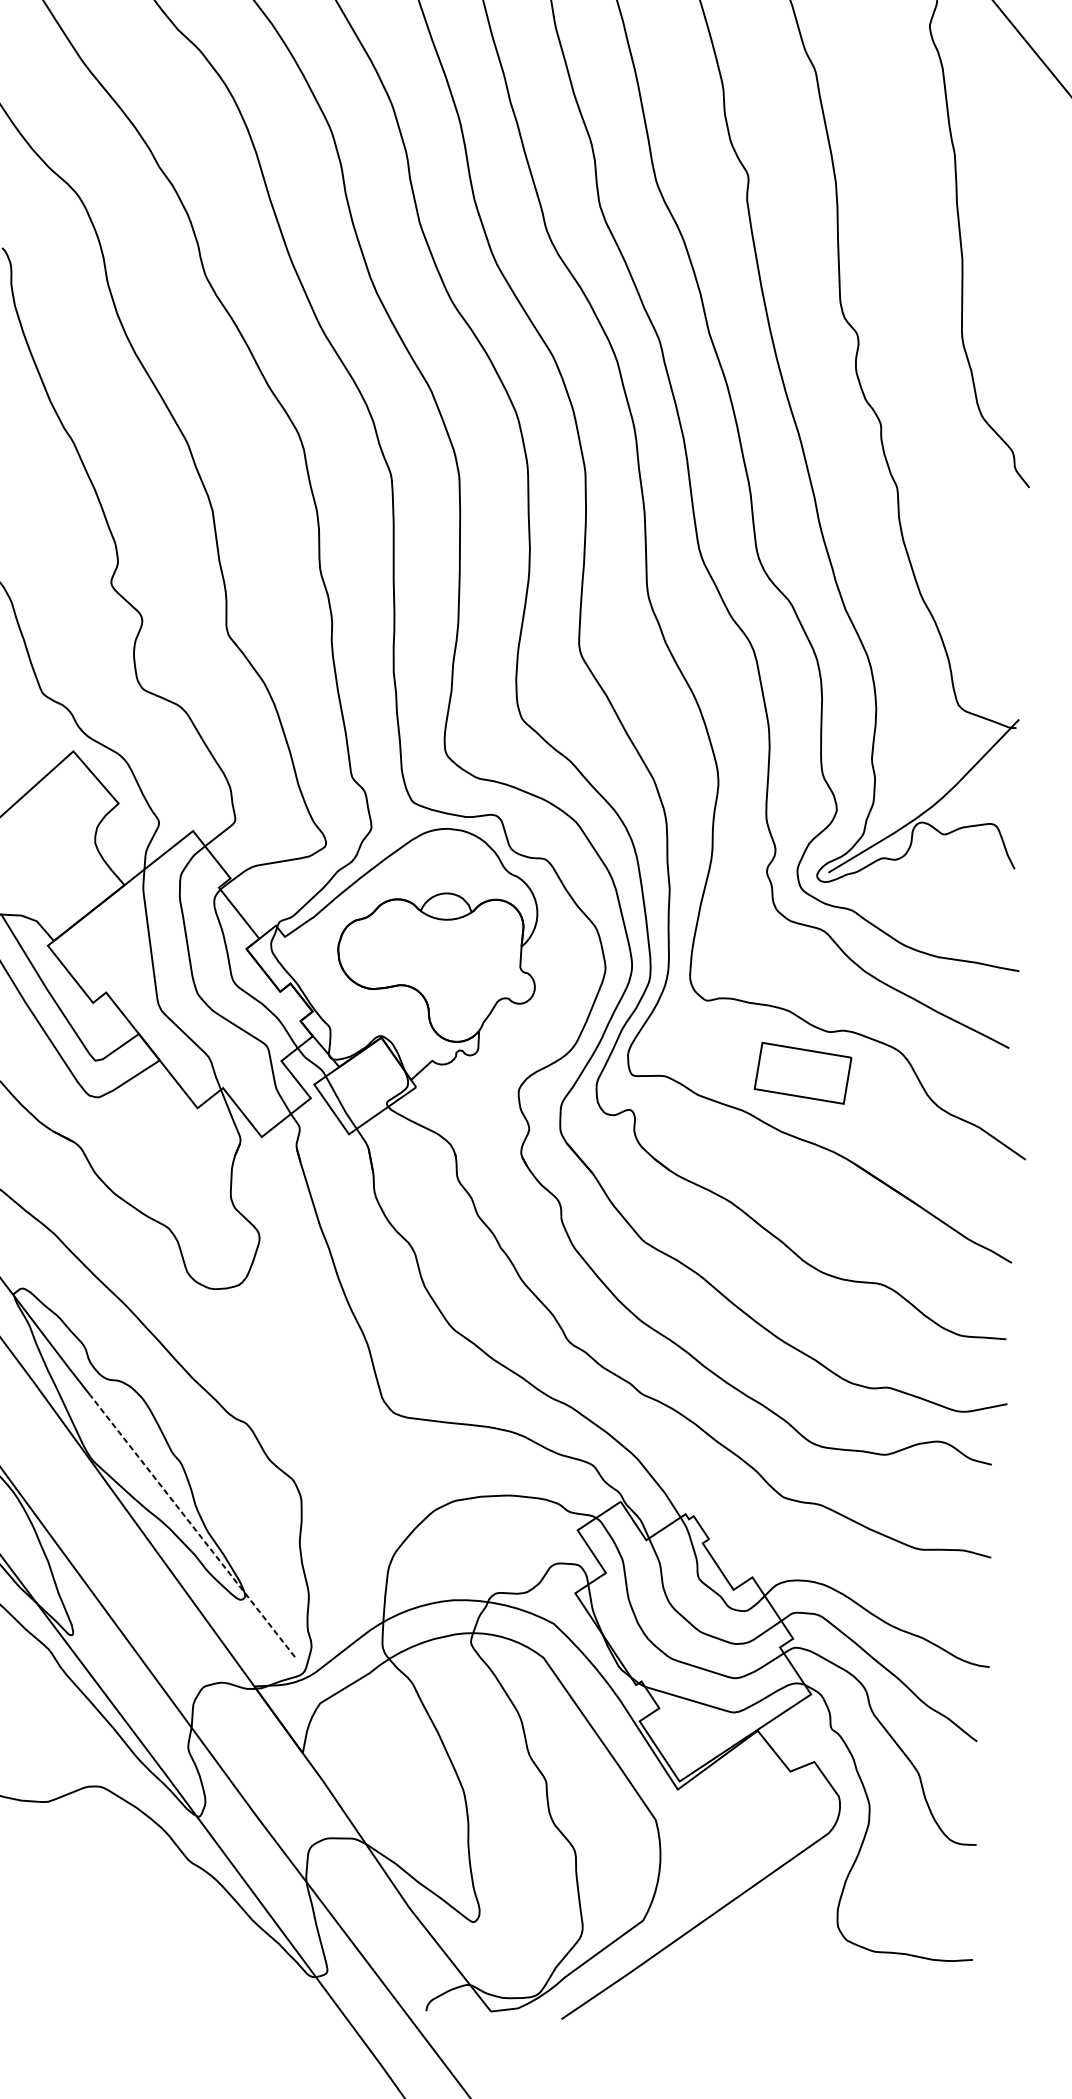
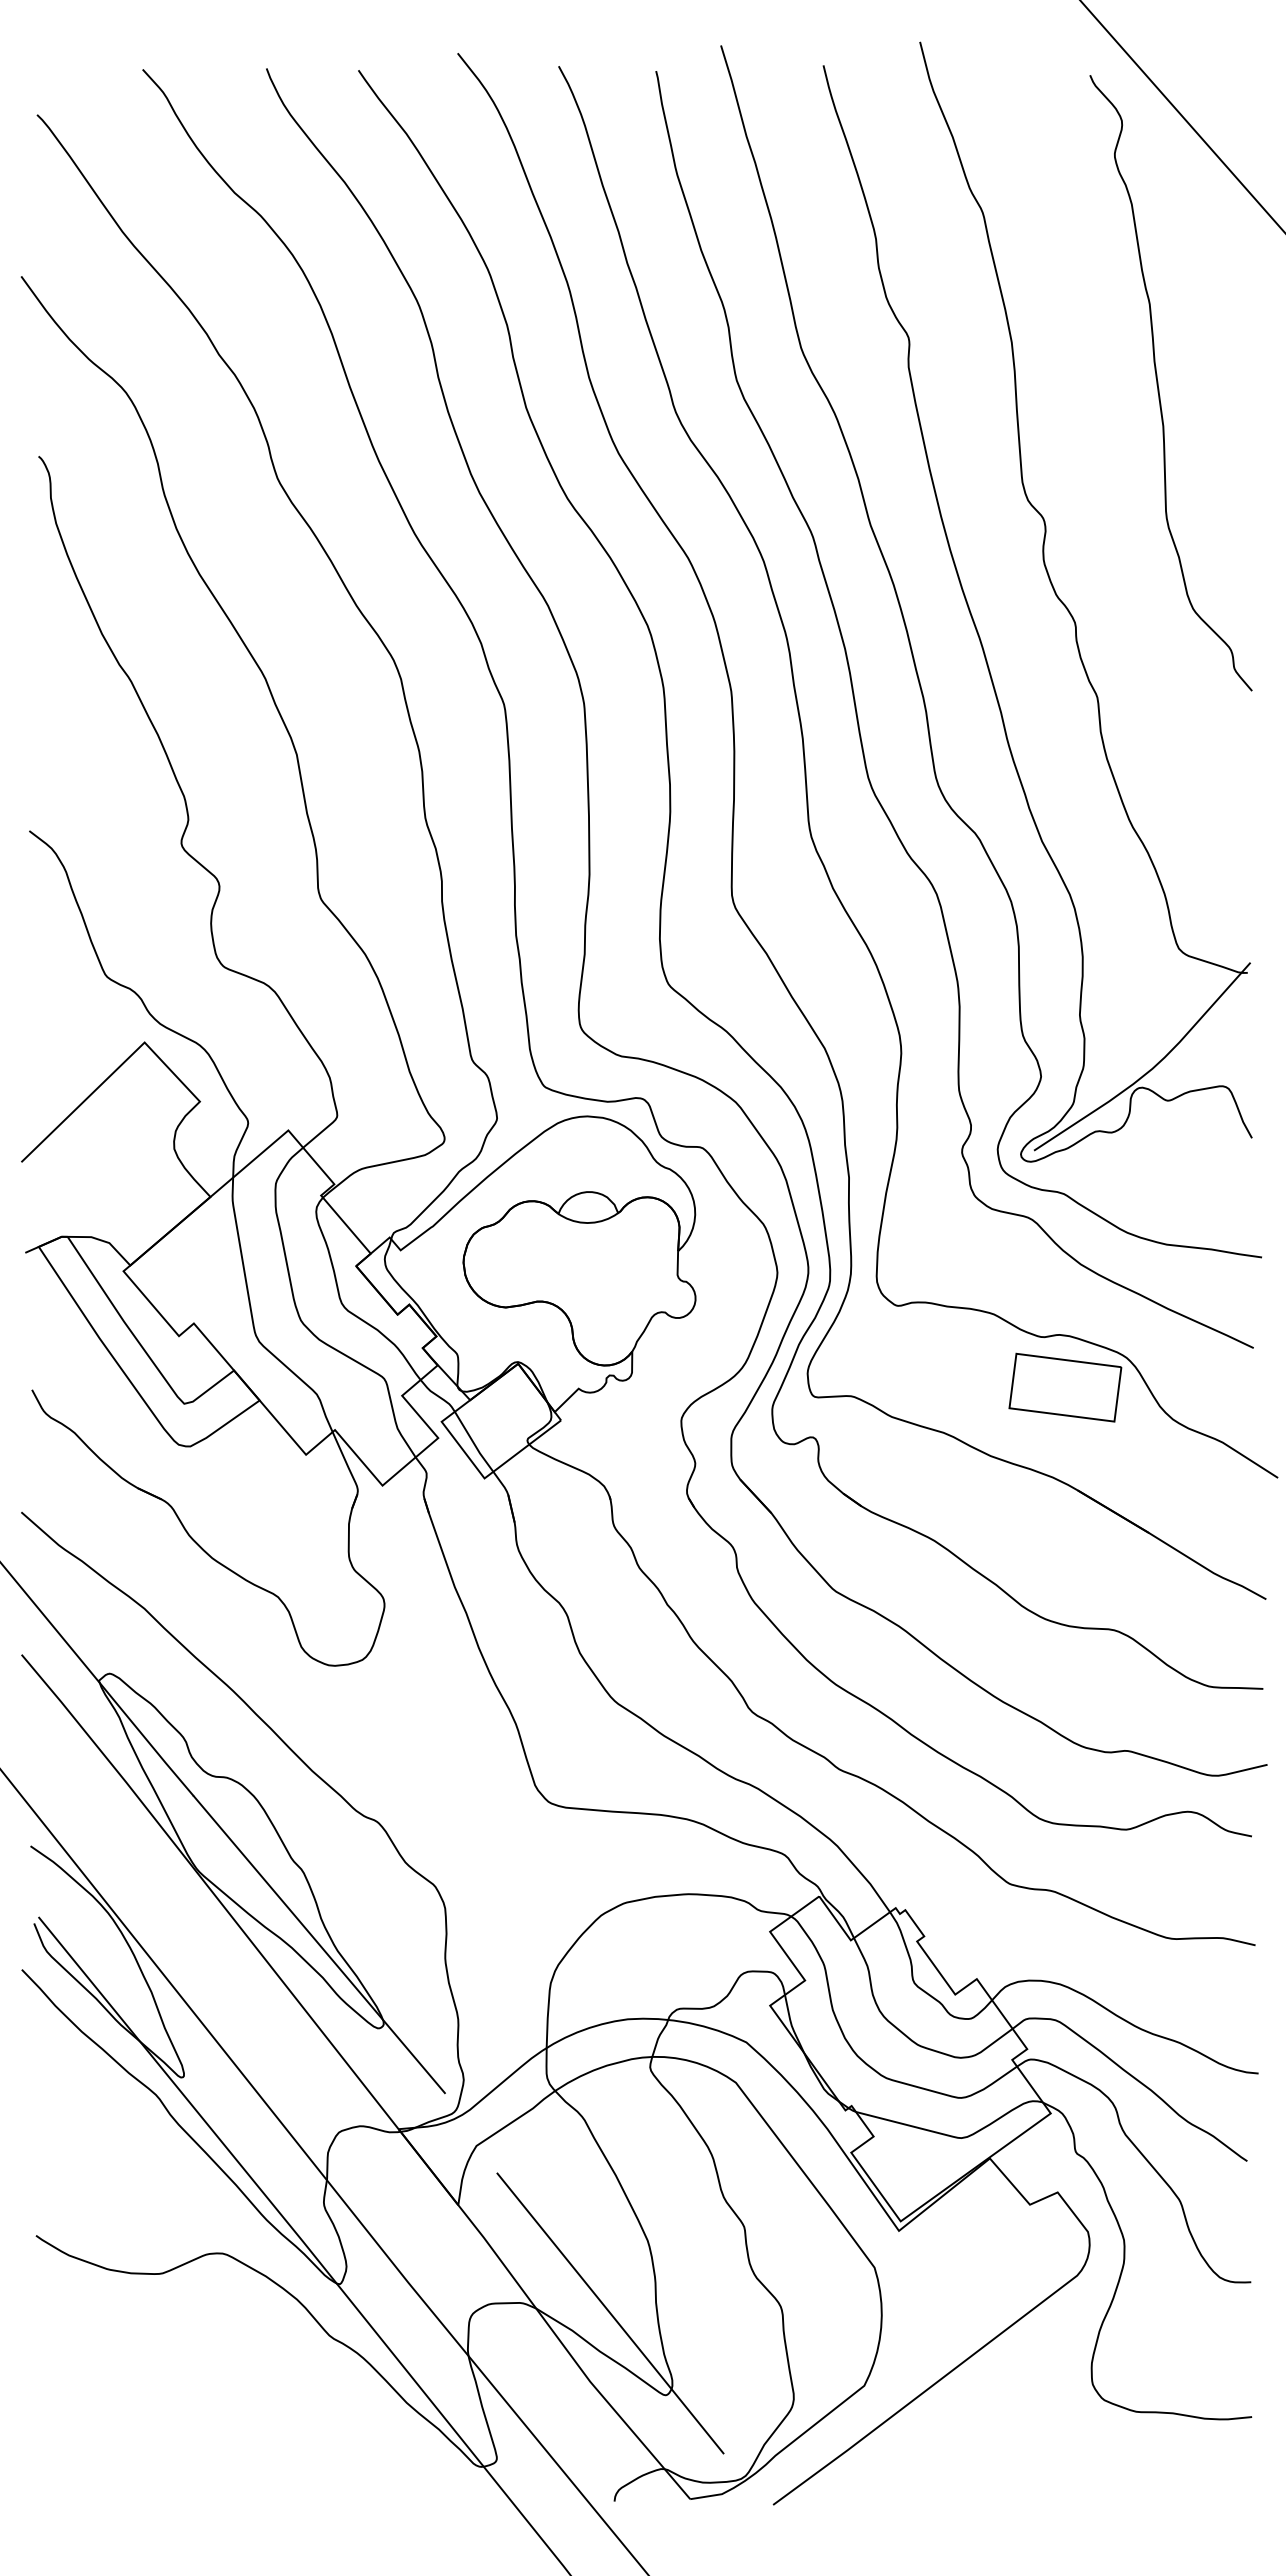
part: (803, 1073) -> (1065, 1387), moved
line: (192, 1526) -> (318, 1944), dashed -> solid
line: (429, 1850) -> (610, 2313), added

